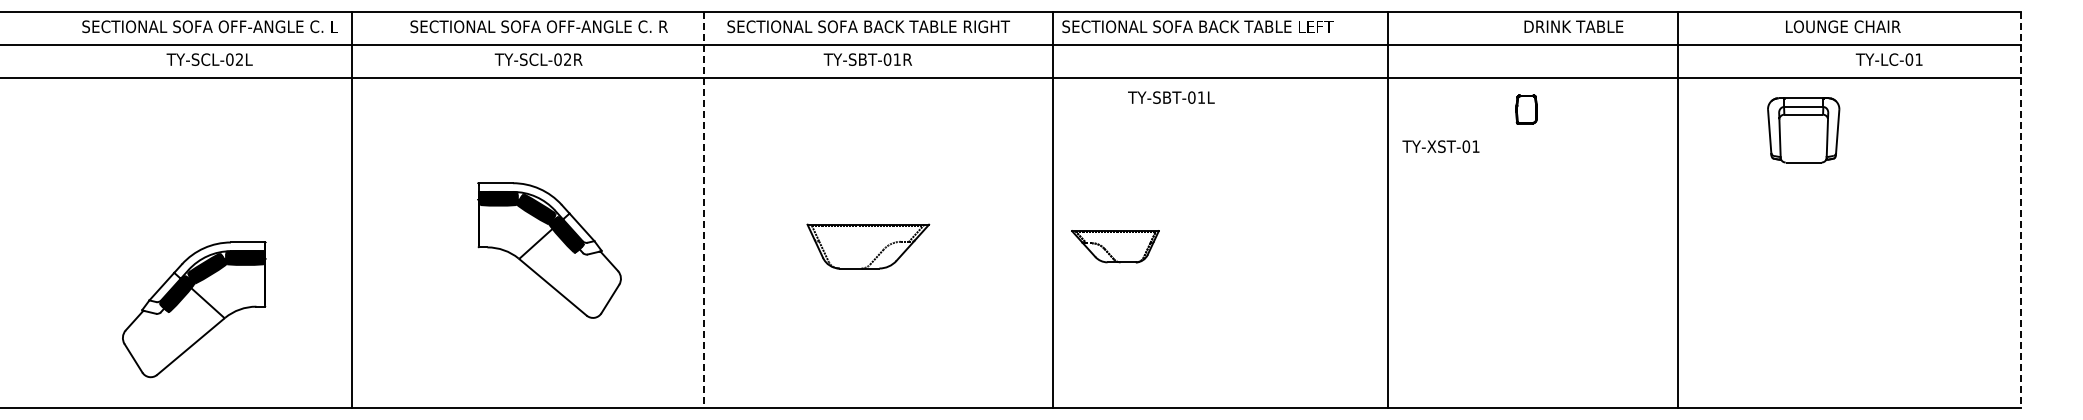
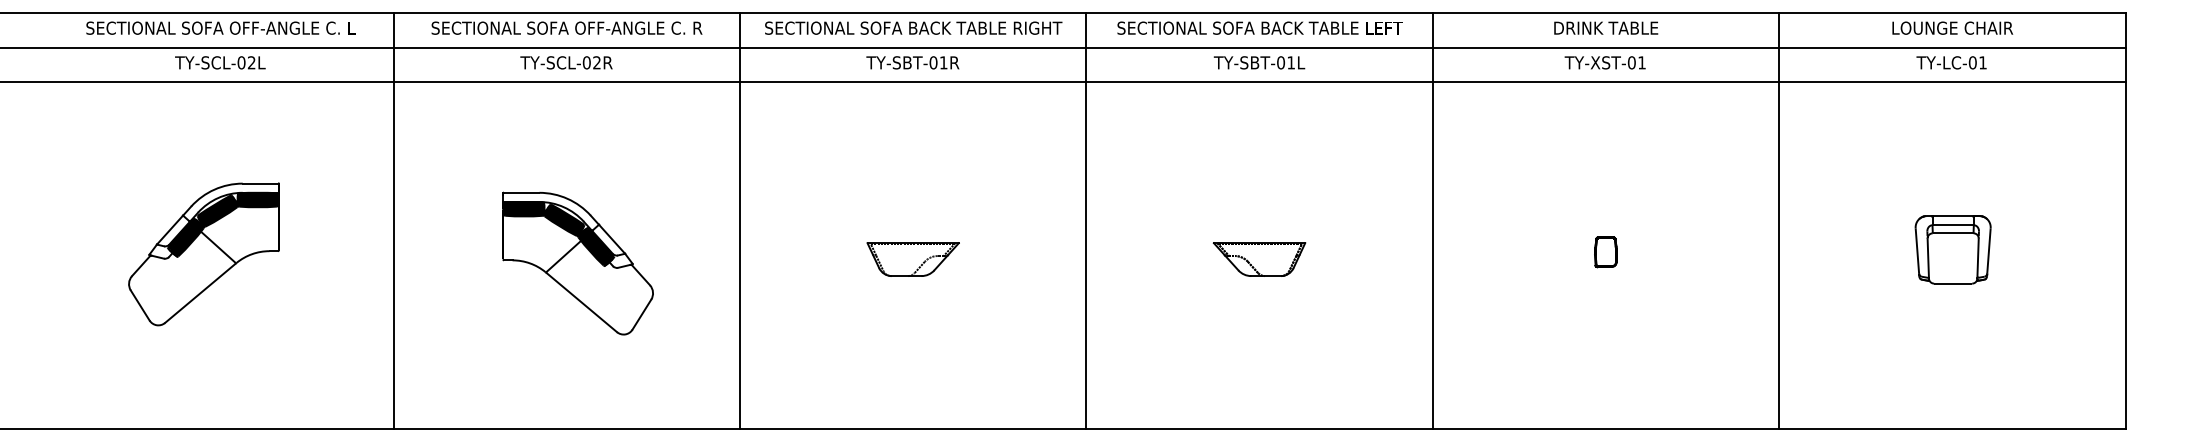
text: (1573, 26) -> (1605, 27), moved
text: (1843, 26) -> (1952, 27), moved
text: (1888, 59) -> (1950, 62), moved
text: (1171, 97) -> (1259, 62), moved
part: (1526, 109) -> (1605, 252), moved
part: (1803, 130) -> (1952, 249), moved
text: (1440, 146) -> (1604, 62), moved
line: (352, 209) -> (393, 220), moved
line: (1052, 209) -> (1086, 220), moved
line: (1388, 209) -> (1433, 220), moved
line: (1678, 209) -> (1779, 220), moved
line: (703, 210) -> (739, 221), dashed -> solid
line: (2020, 210) -> (2125, 221), dashed -> solid
part: (867, 246) -> (912, 259), size x0.71
part: (1115, 246) -> (1259, 259), moved
part: (194, 309) -> (204, 254), moved

